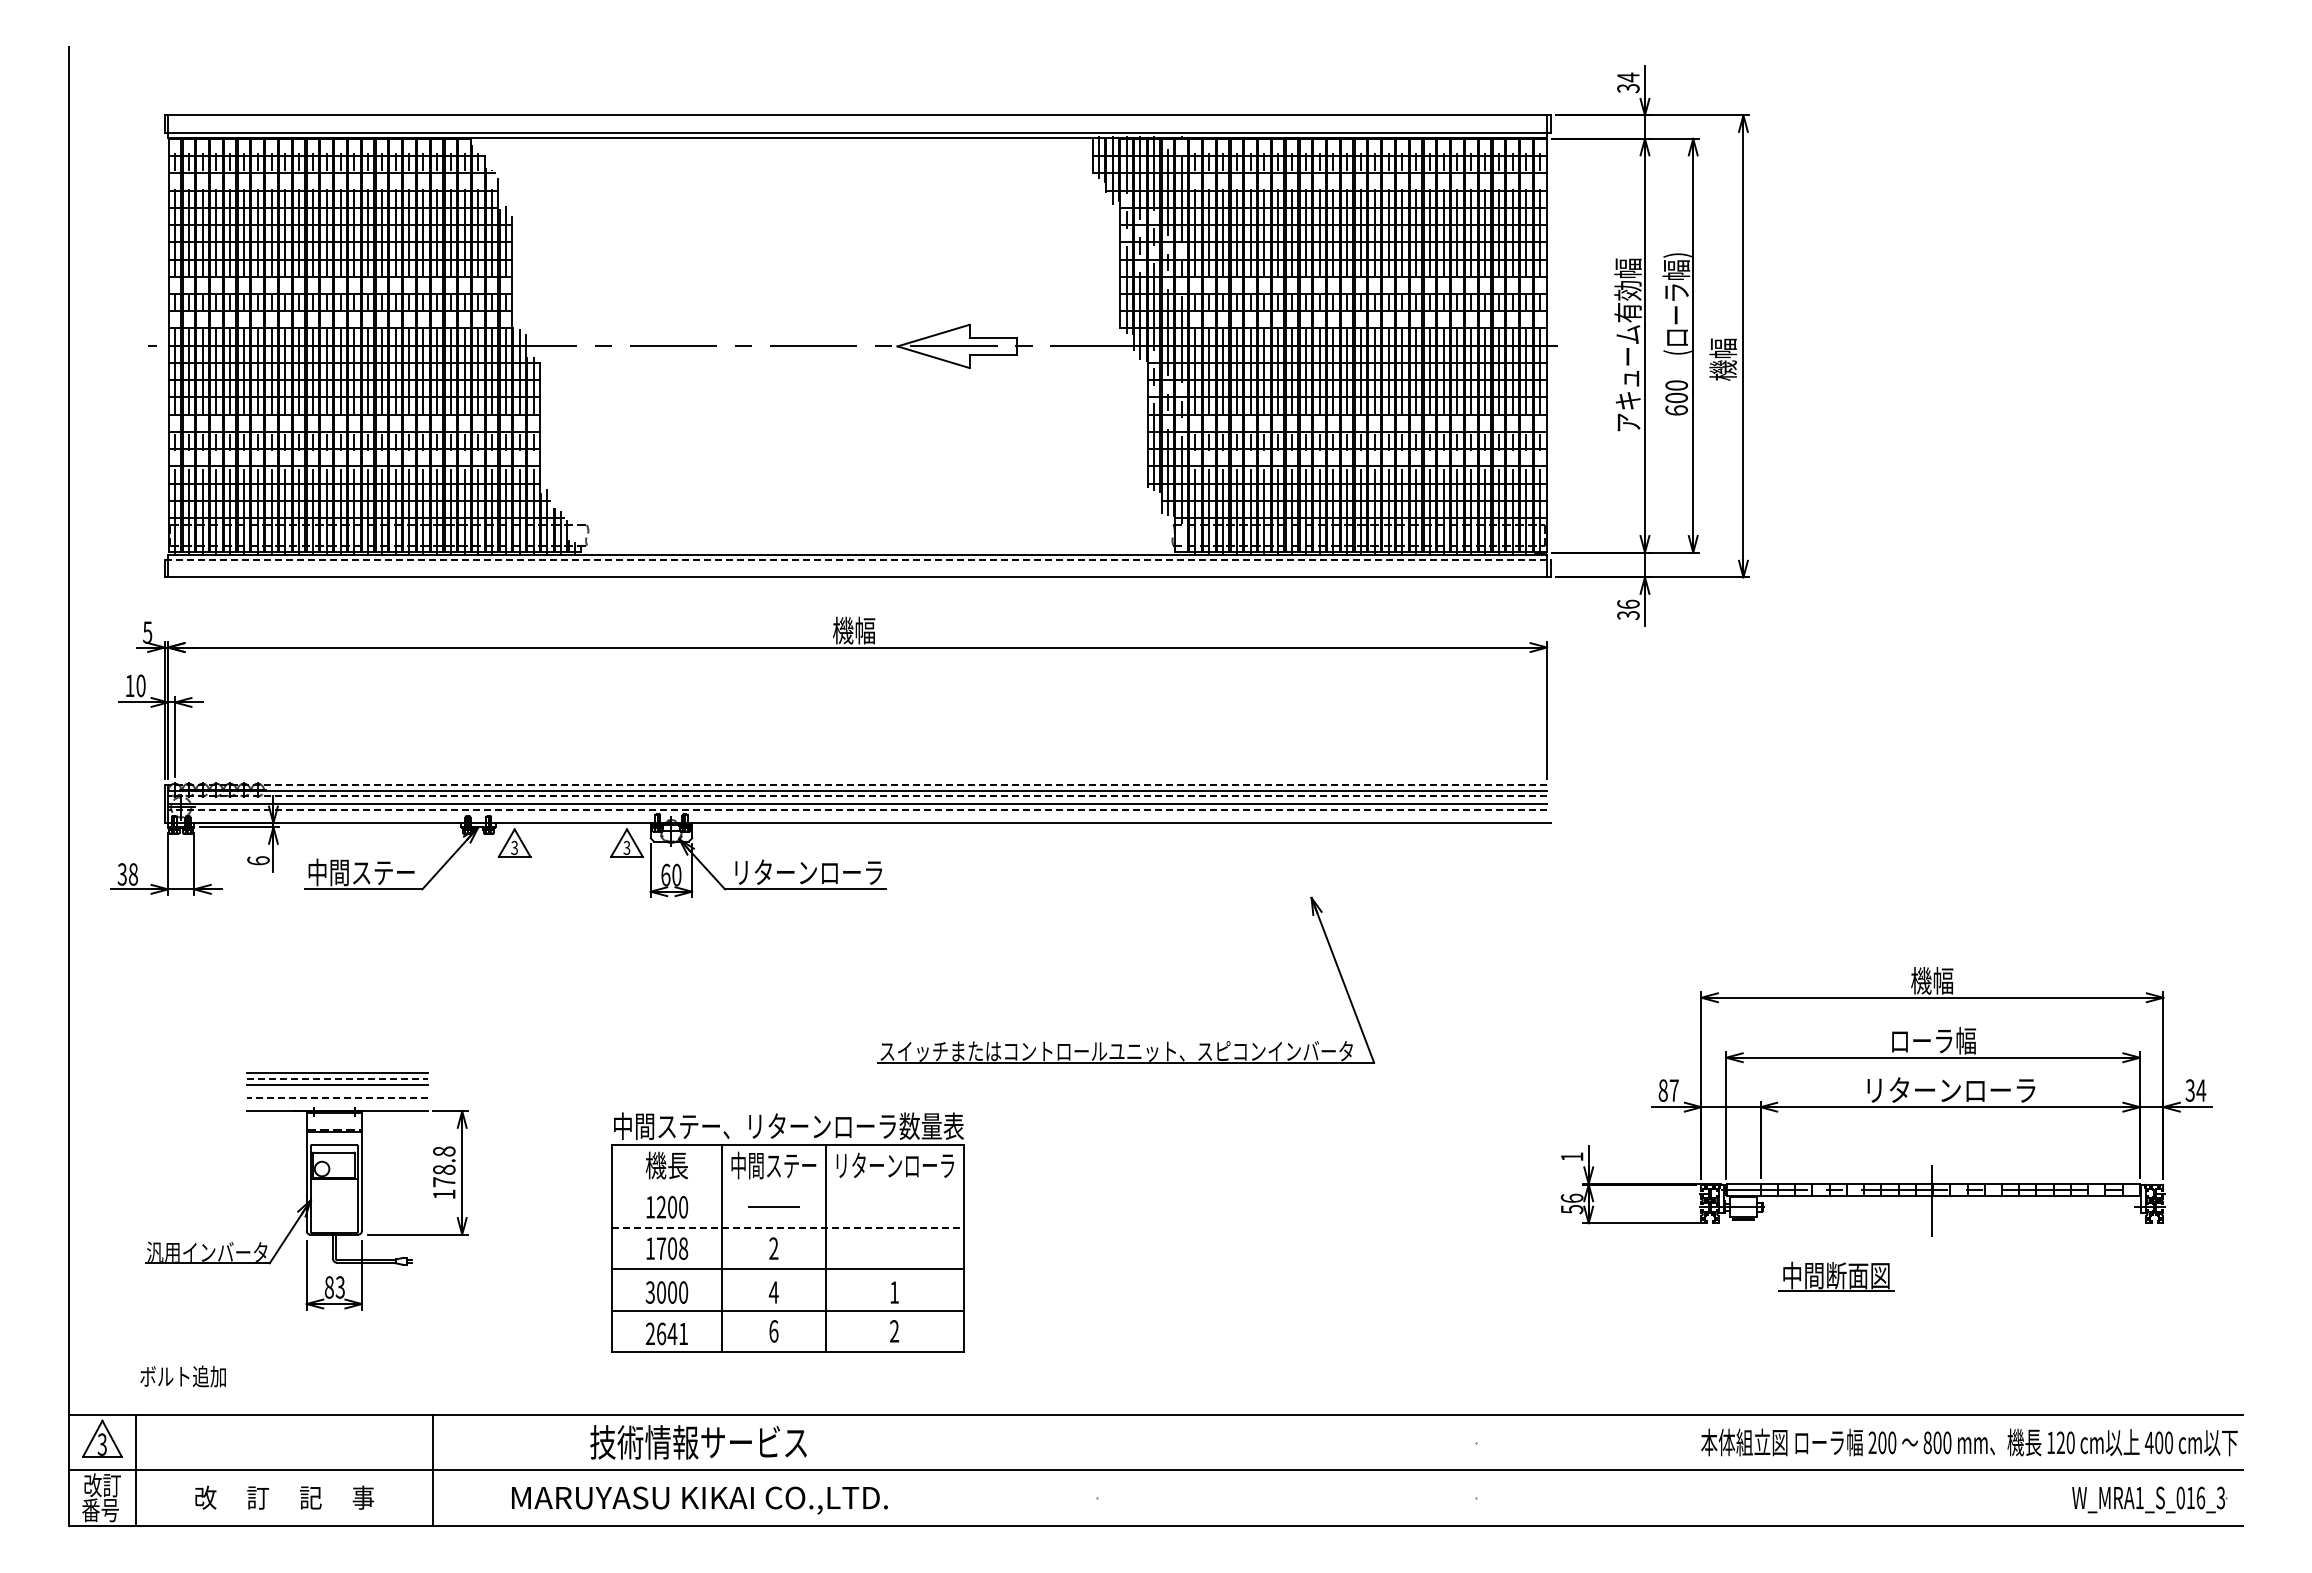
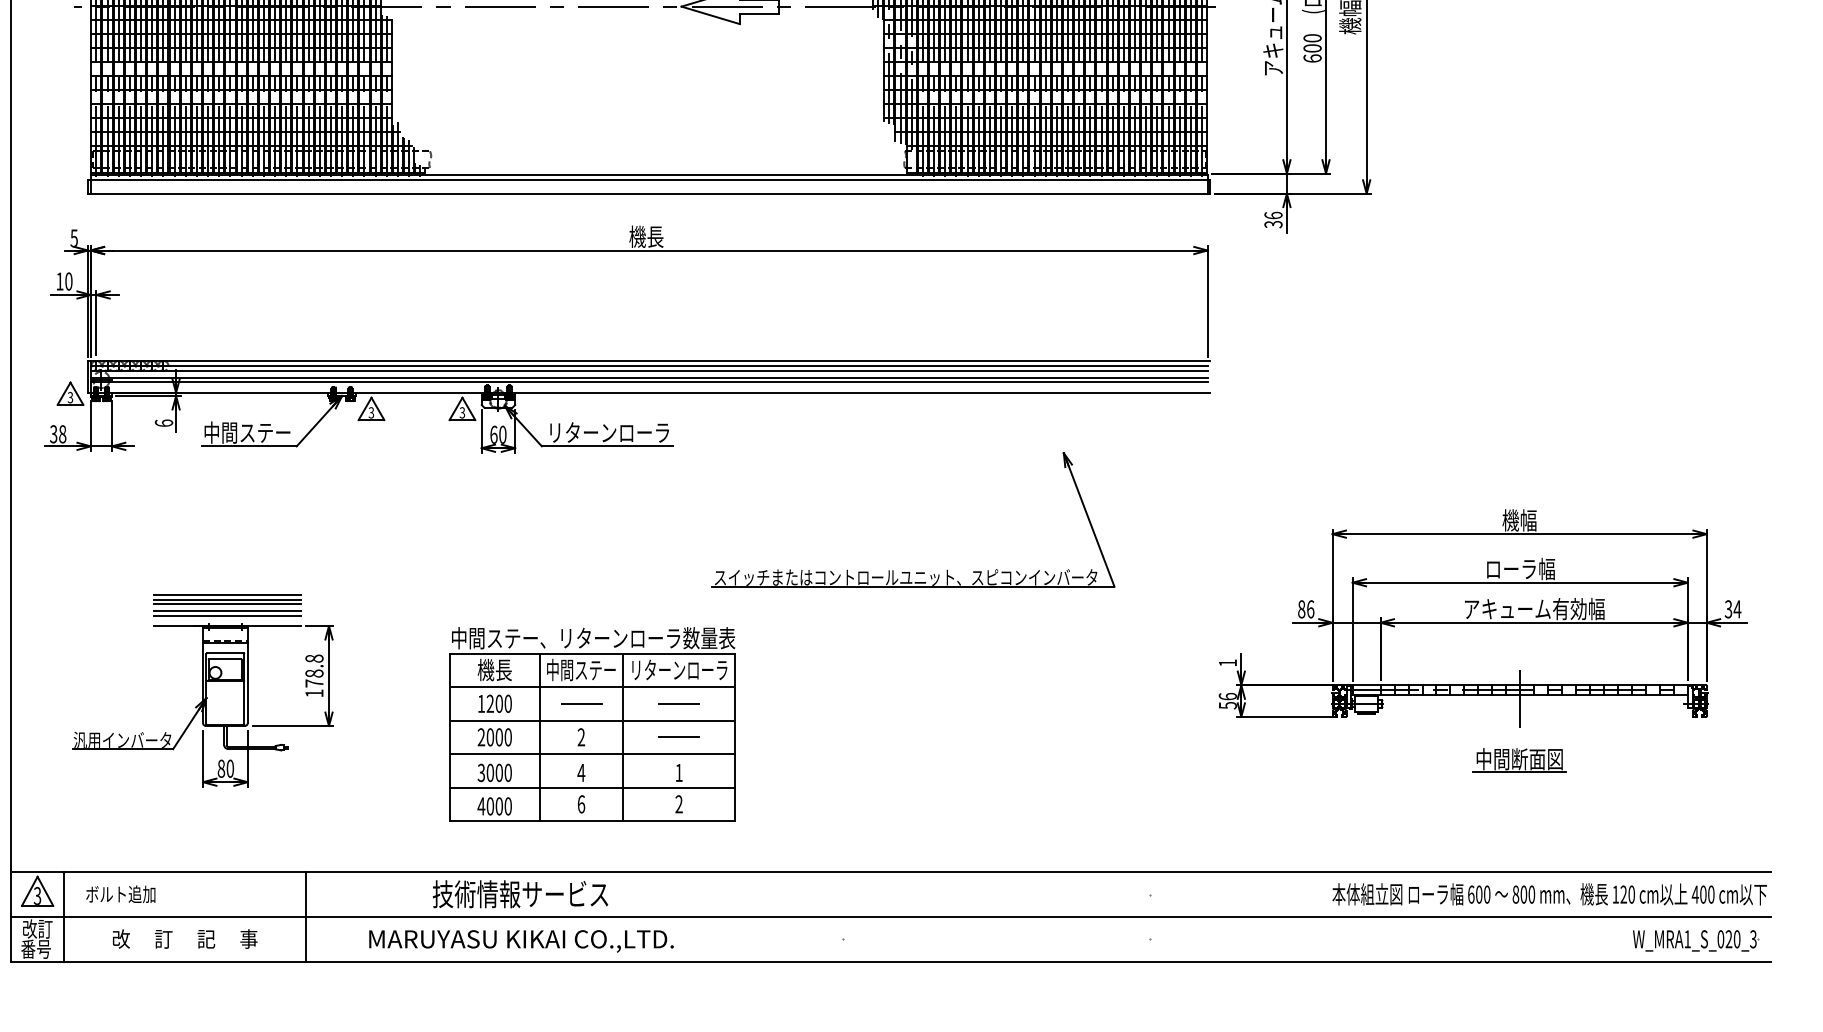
line: (857, 560) -> (649, 180), dashed -> solid
text: (865, 630) -> (655, 236), 機幅 -> 機長
line: (857, 784) -> (649, 361), dashed -> solid
line: (857, 796) -> (649, 371), dashed -> solid
line: (857, 810) -> (649, 382), dashed -> solid
part: (142, 824) -> (70, 393), added
part: (1121, 1044) -> (909, 572), moved
line: (337, 1078) -> (227, 599), dashed -> solid
text: (1950, 1089) -> (1534, 608), リターンローラ -> アキューム有効幅
text: (1673, 1090) -> (1310, 609), 87 -> 86
line: (336, 1092) -> (227, 610), added
line: (337, 1098) -> (227, 615), dashed -> solid
line: (787, 1186) -> (592, 687), added
line: (894, 1206) -> (679, 703), added
line: (787, 1227) -> (592, 720), dashed -> solid
text: (666, 1248) -> (494, 737), 1708 -> 2000
line: (894, 1248) -> (679, 737), added
part: (1836, 1276) -> (1519, 759), moved
text: (339, 1287) -> (229, 768), 83 -> 80
text: (666, 1333) -> (494, 806), 2641 -> 4000
text: (182, 1376) -> (120, 894), moved
text: (1872, 1442) -> (1471, 894), 200 -> 600
text: (2195, 1497) -> (1732, 938), W_MRA1_S_016_3 -> W_MRA1_S_020_3

